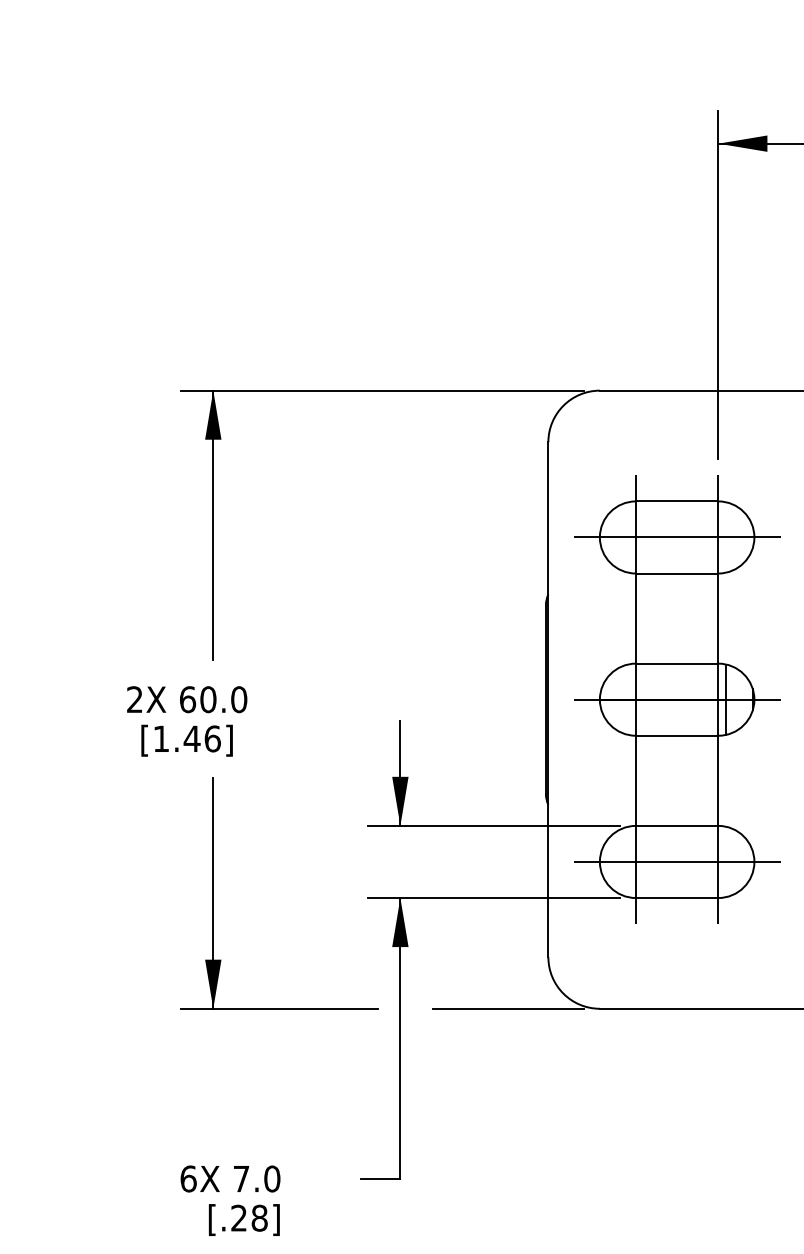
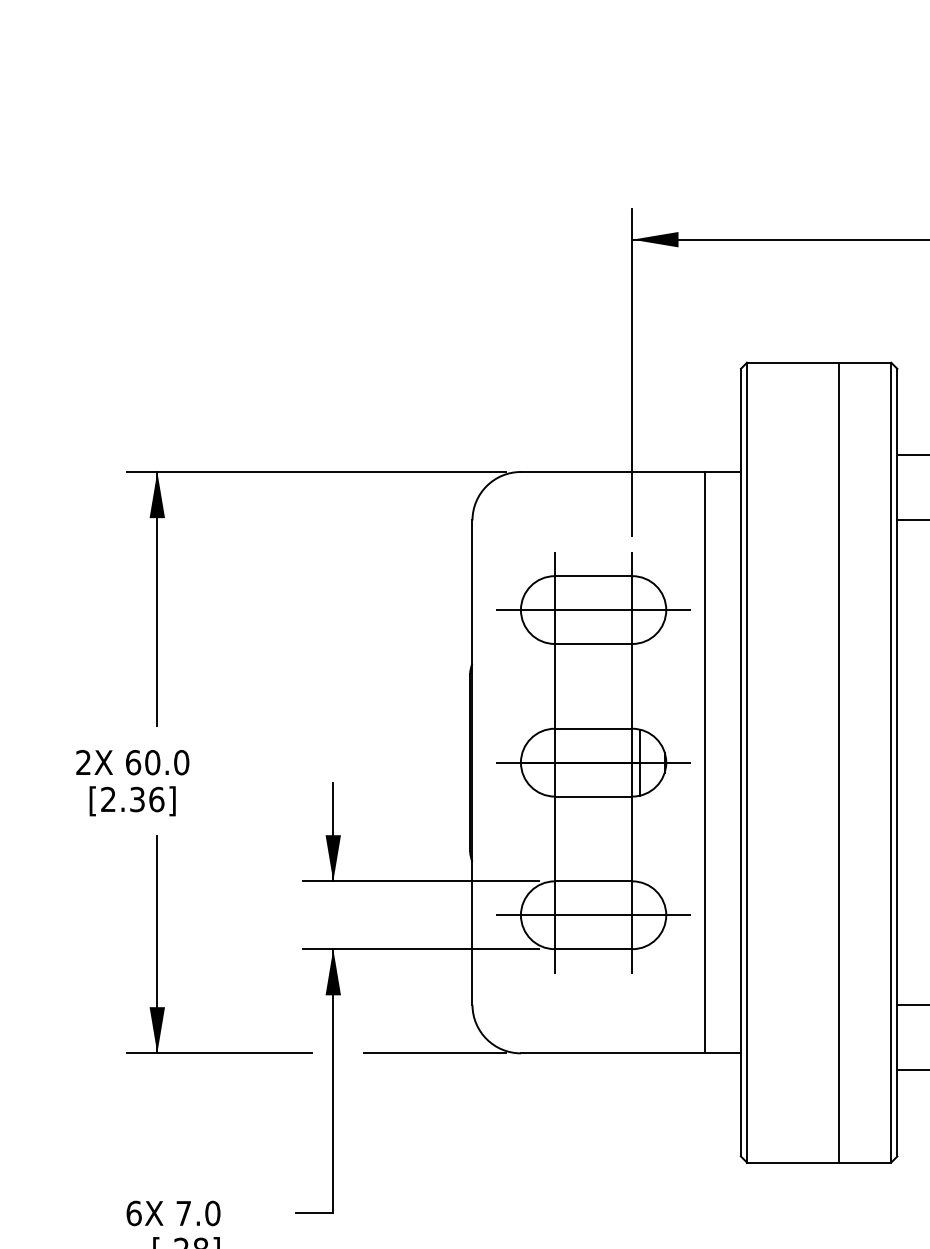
line: (796, 699) -> (705, 762), added
text: (177, 738) -> (123, 799), [1.46] -> [2.36]

